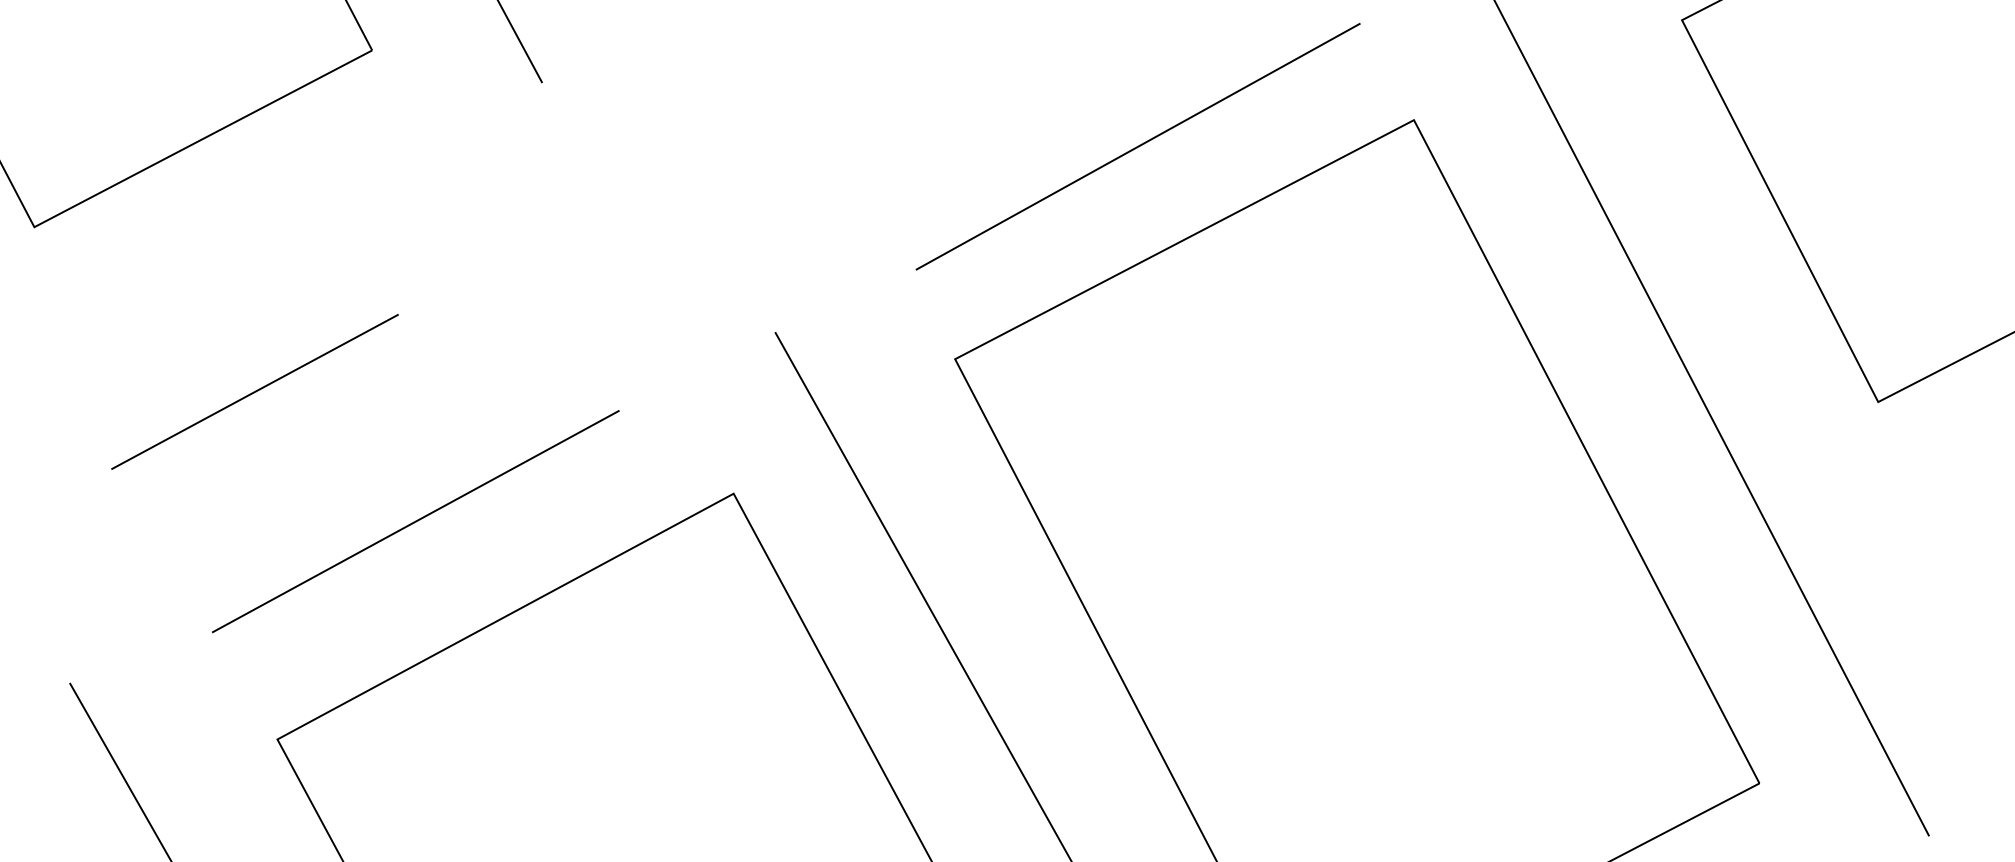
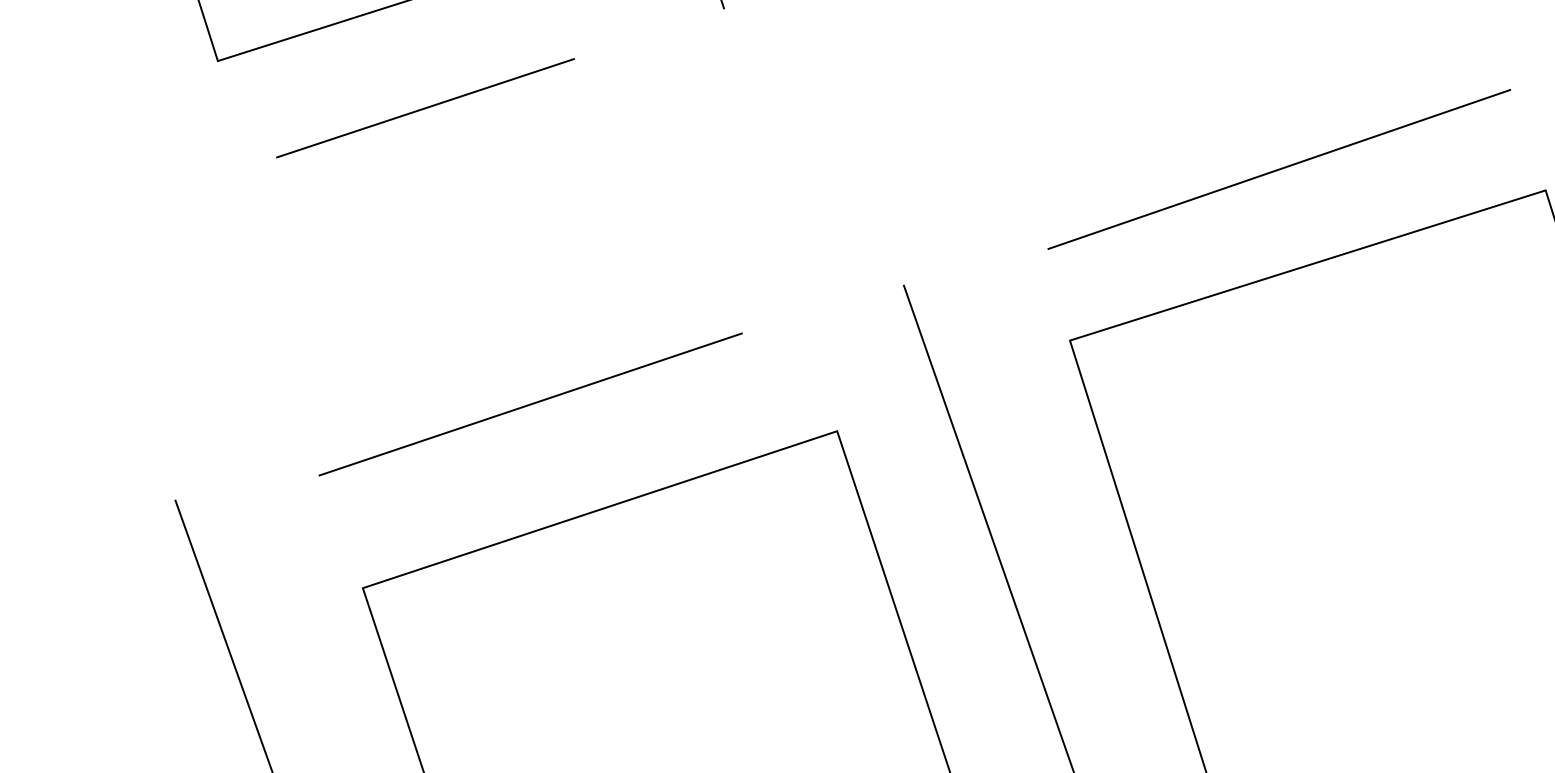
line: (254, 391) -> (425, 107), moved

